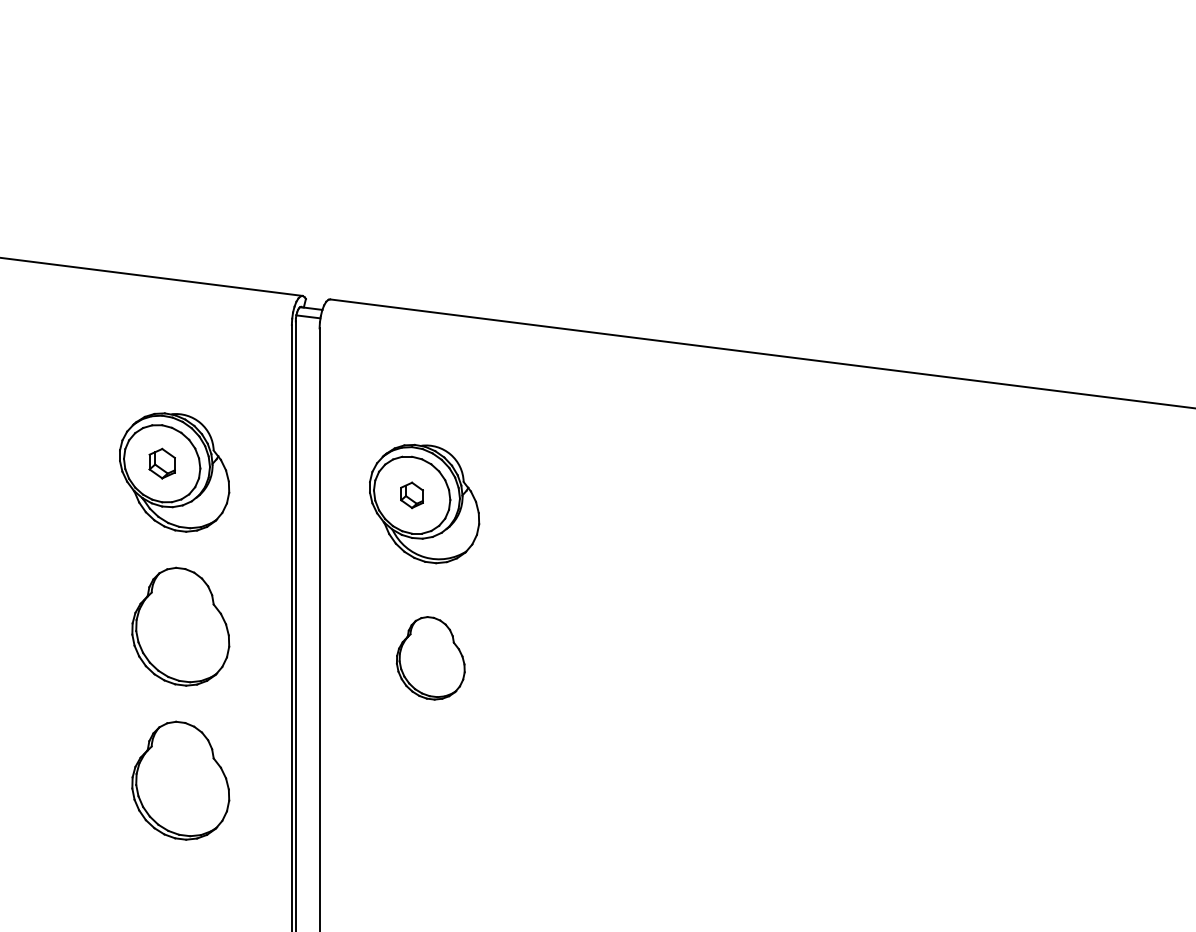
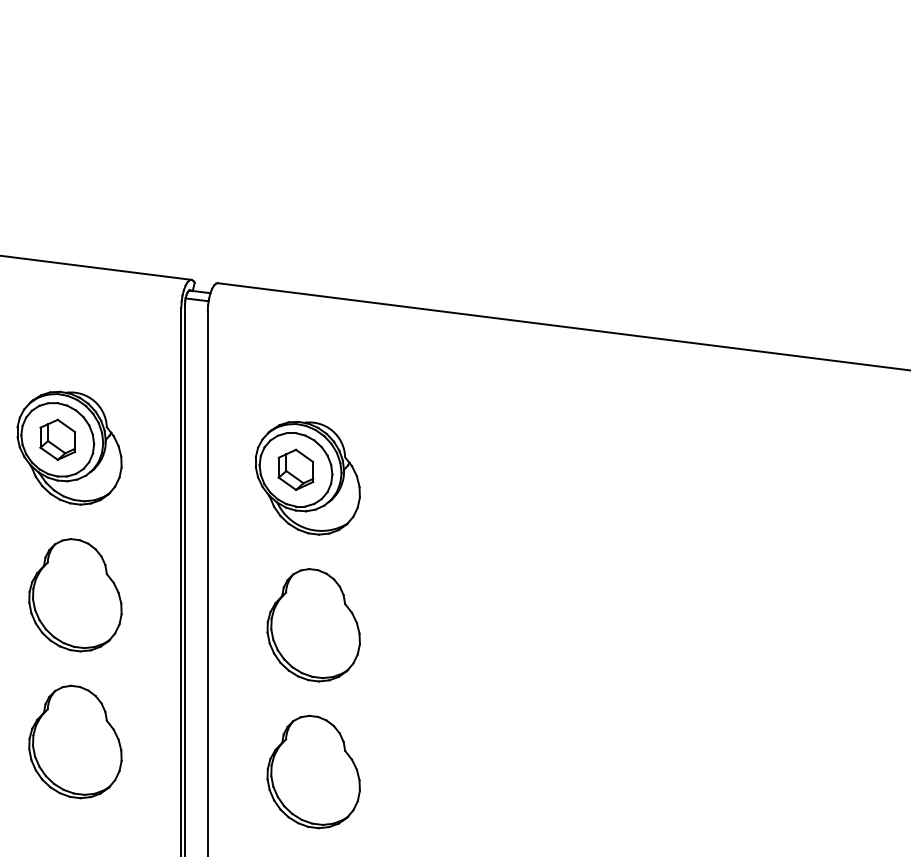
part: (162, 463) -> (58, 439), size x1.43
part: (411, 495) -> (295, 470), size x1.67
part: (430, 658) -> (313, 625), size x1.43
part: (430, 812) -> (313, 772), added

